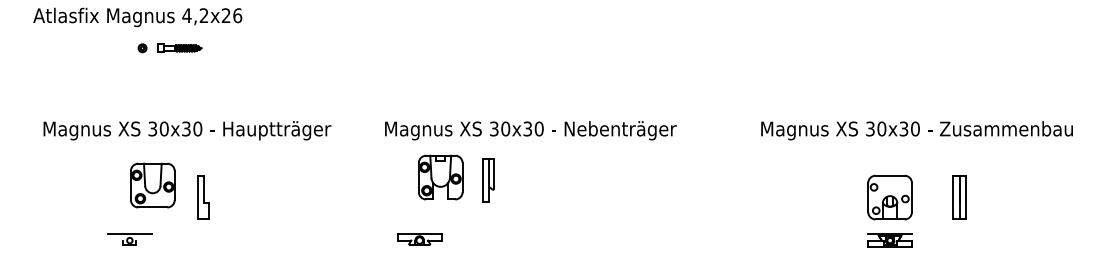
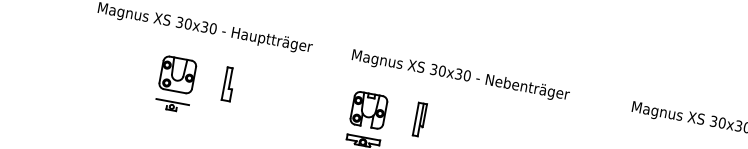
part: (440, 177) -> (368, 110), moved
part: (488, 180) -> (420, 119), moved
part: (152, 185) -> (177, 74), moved
part: (203, 197) -> (228, 84), moved
part: (129, 239) -> (171, 106), moved

